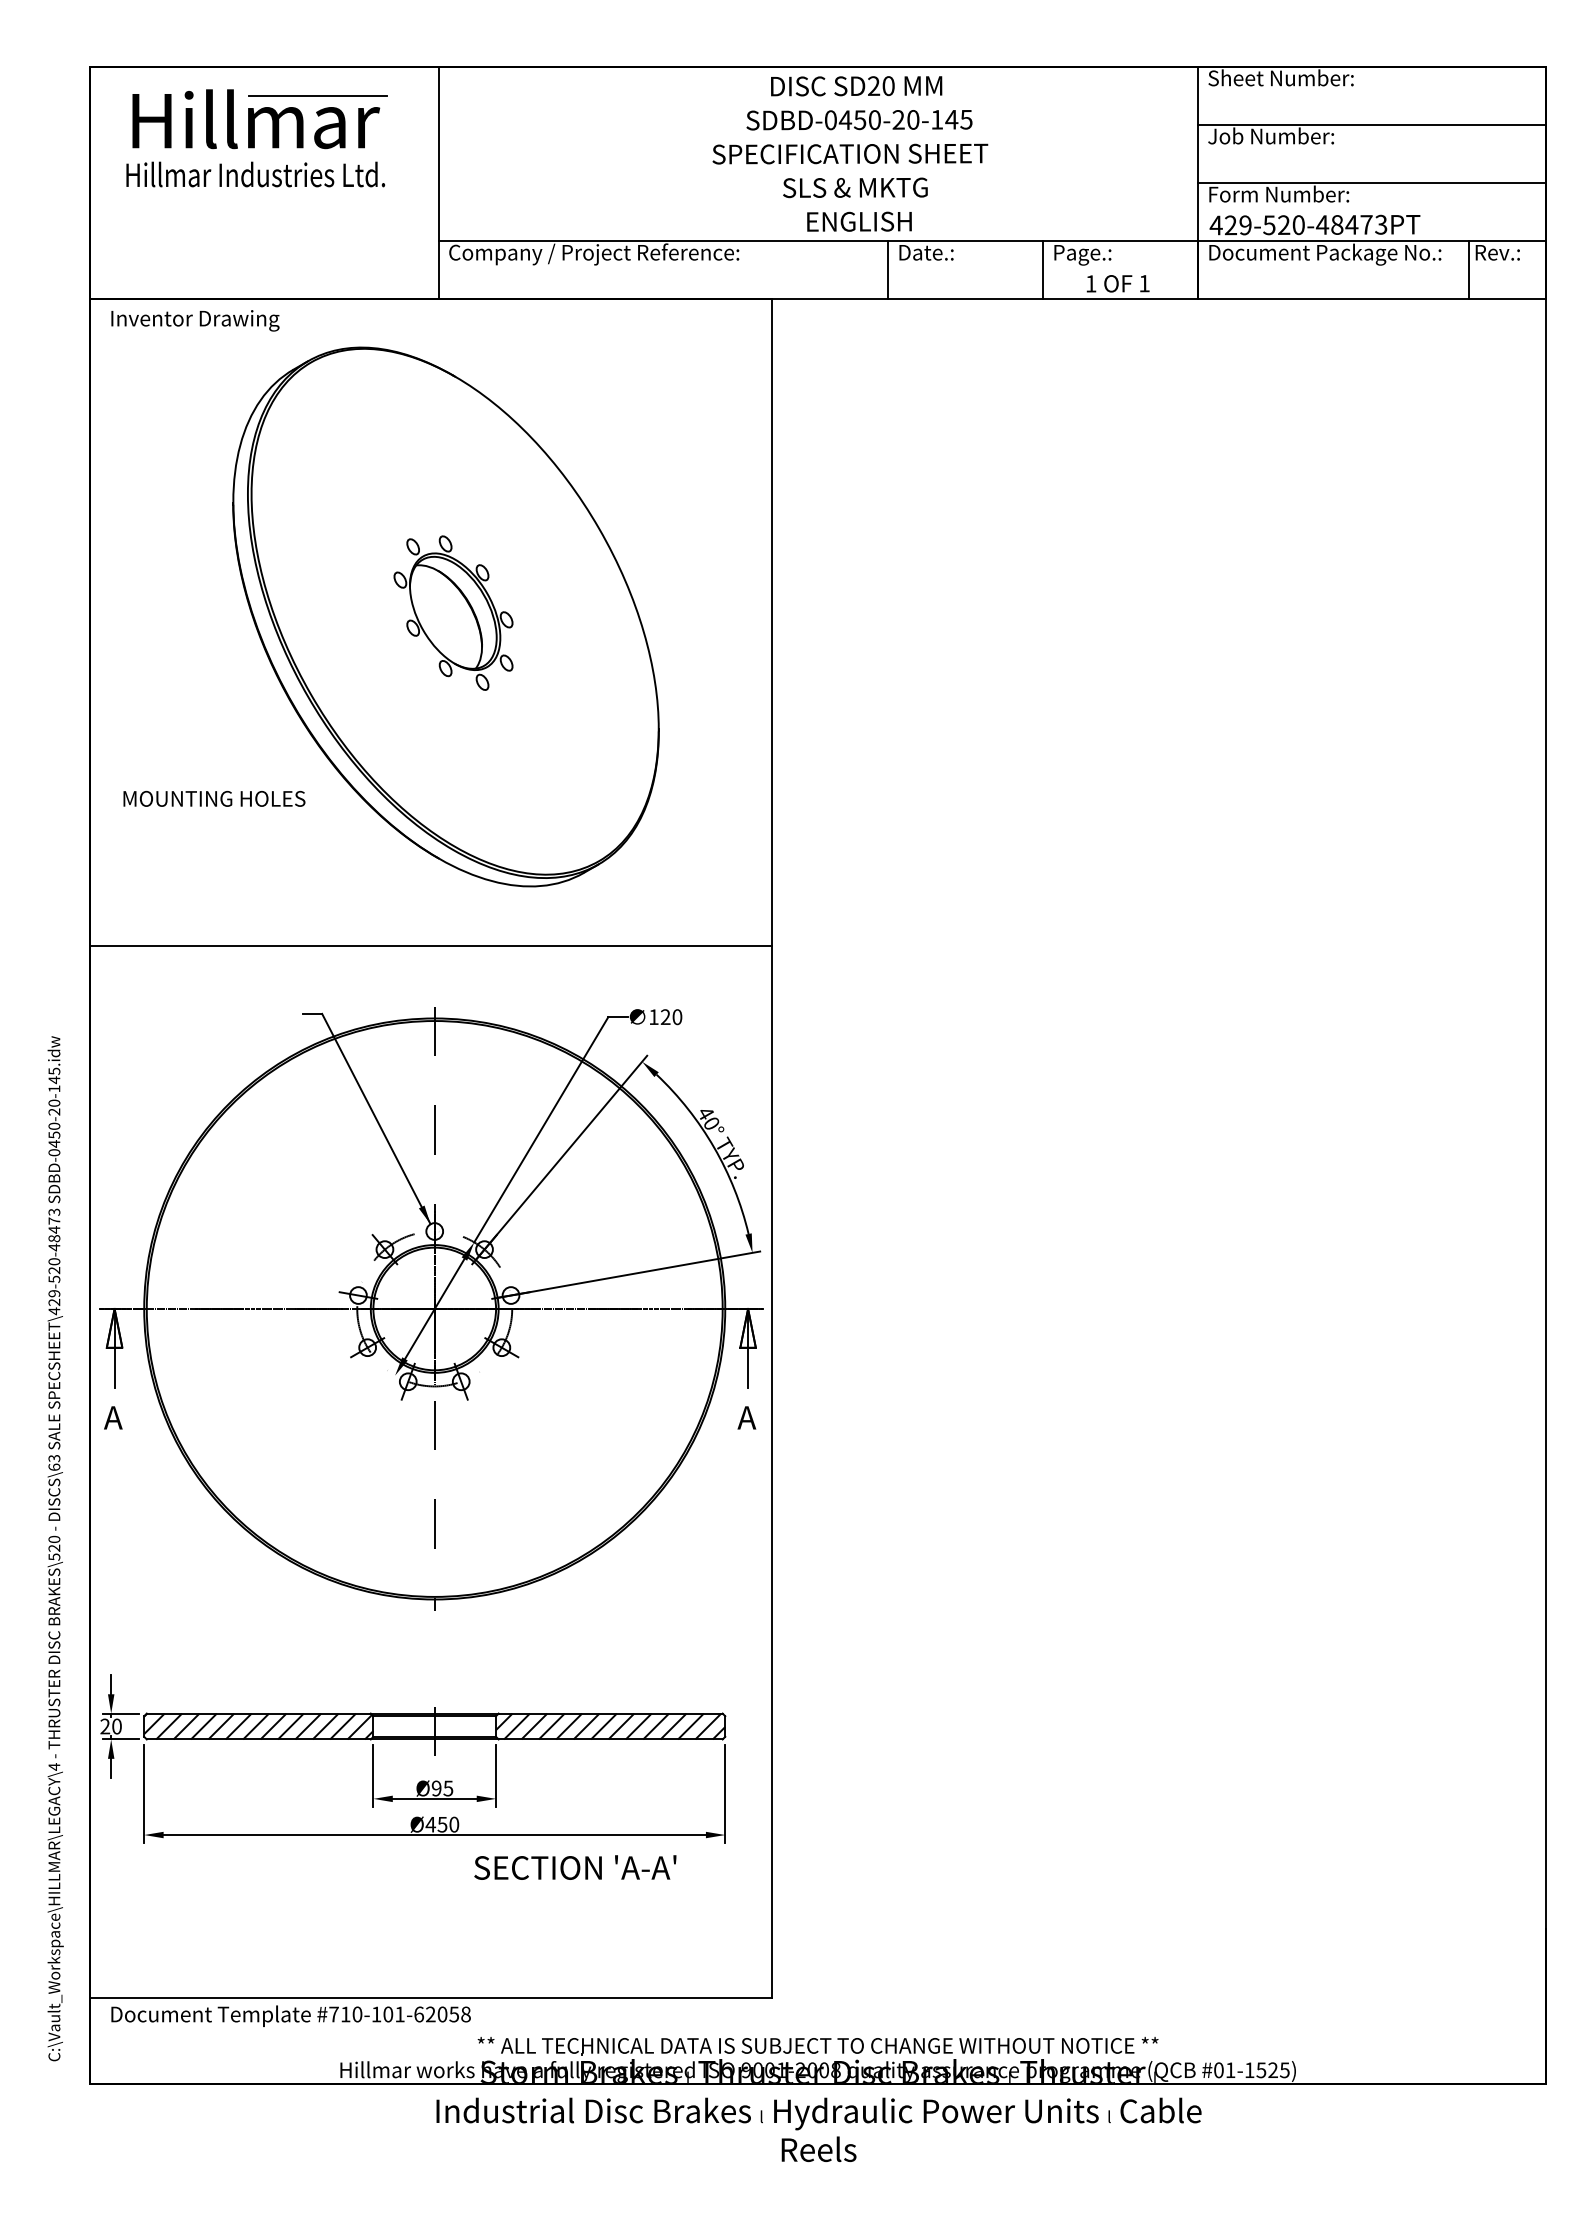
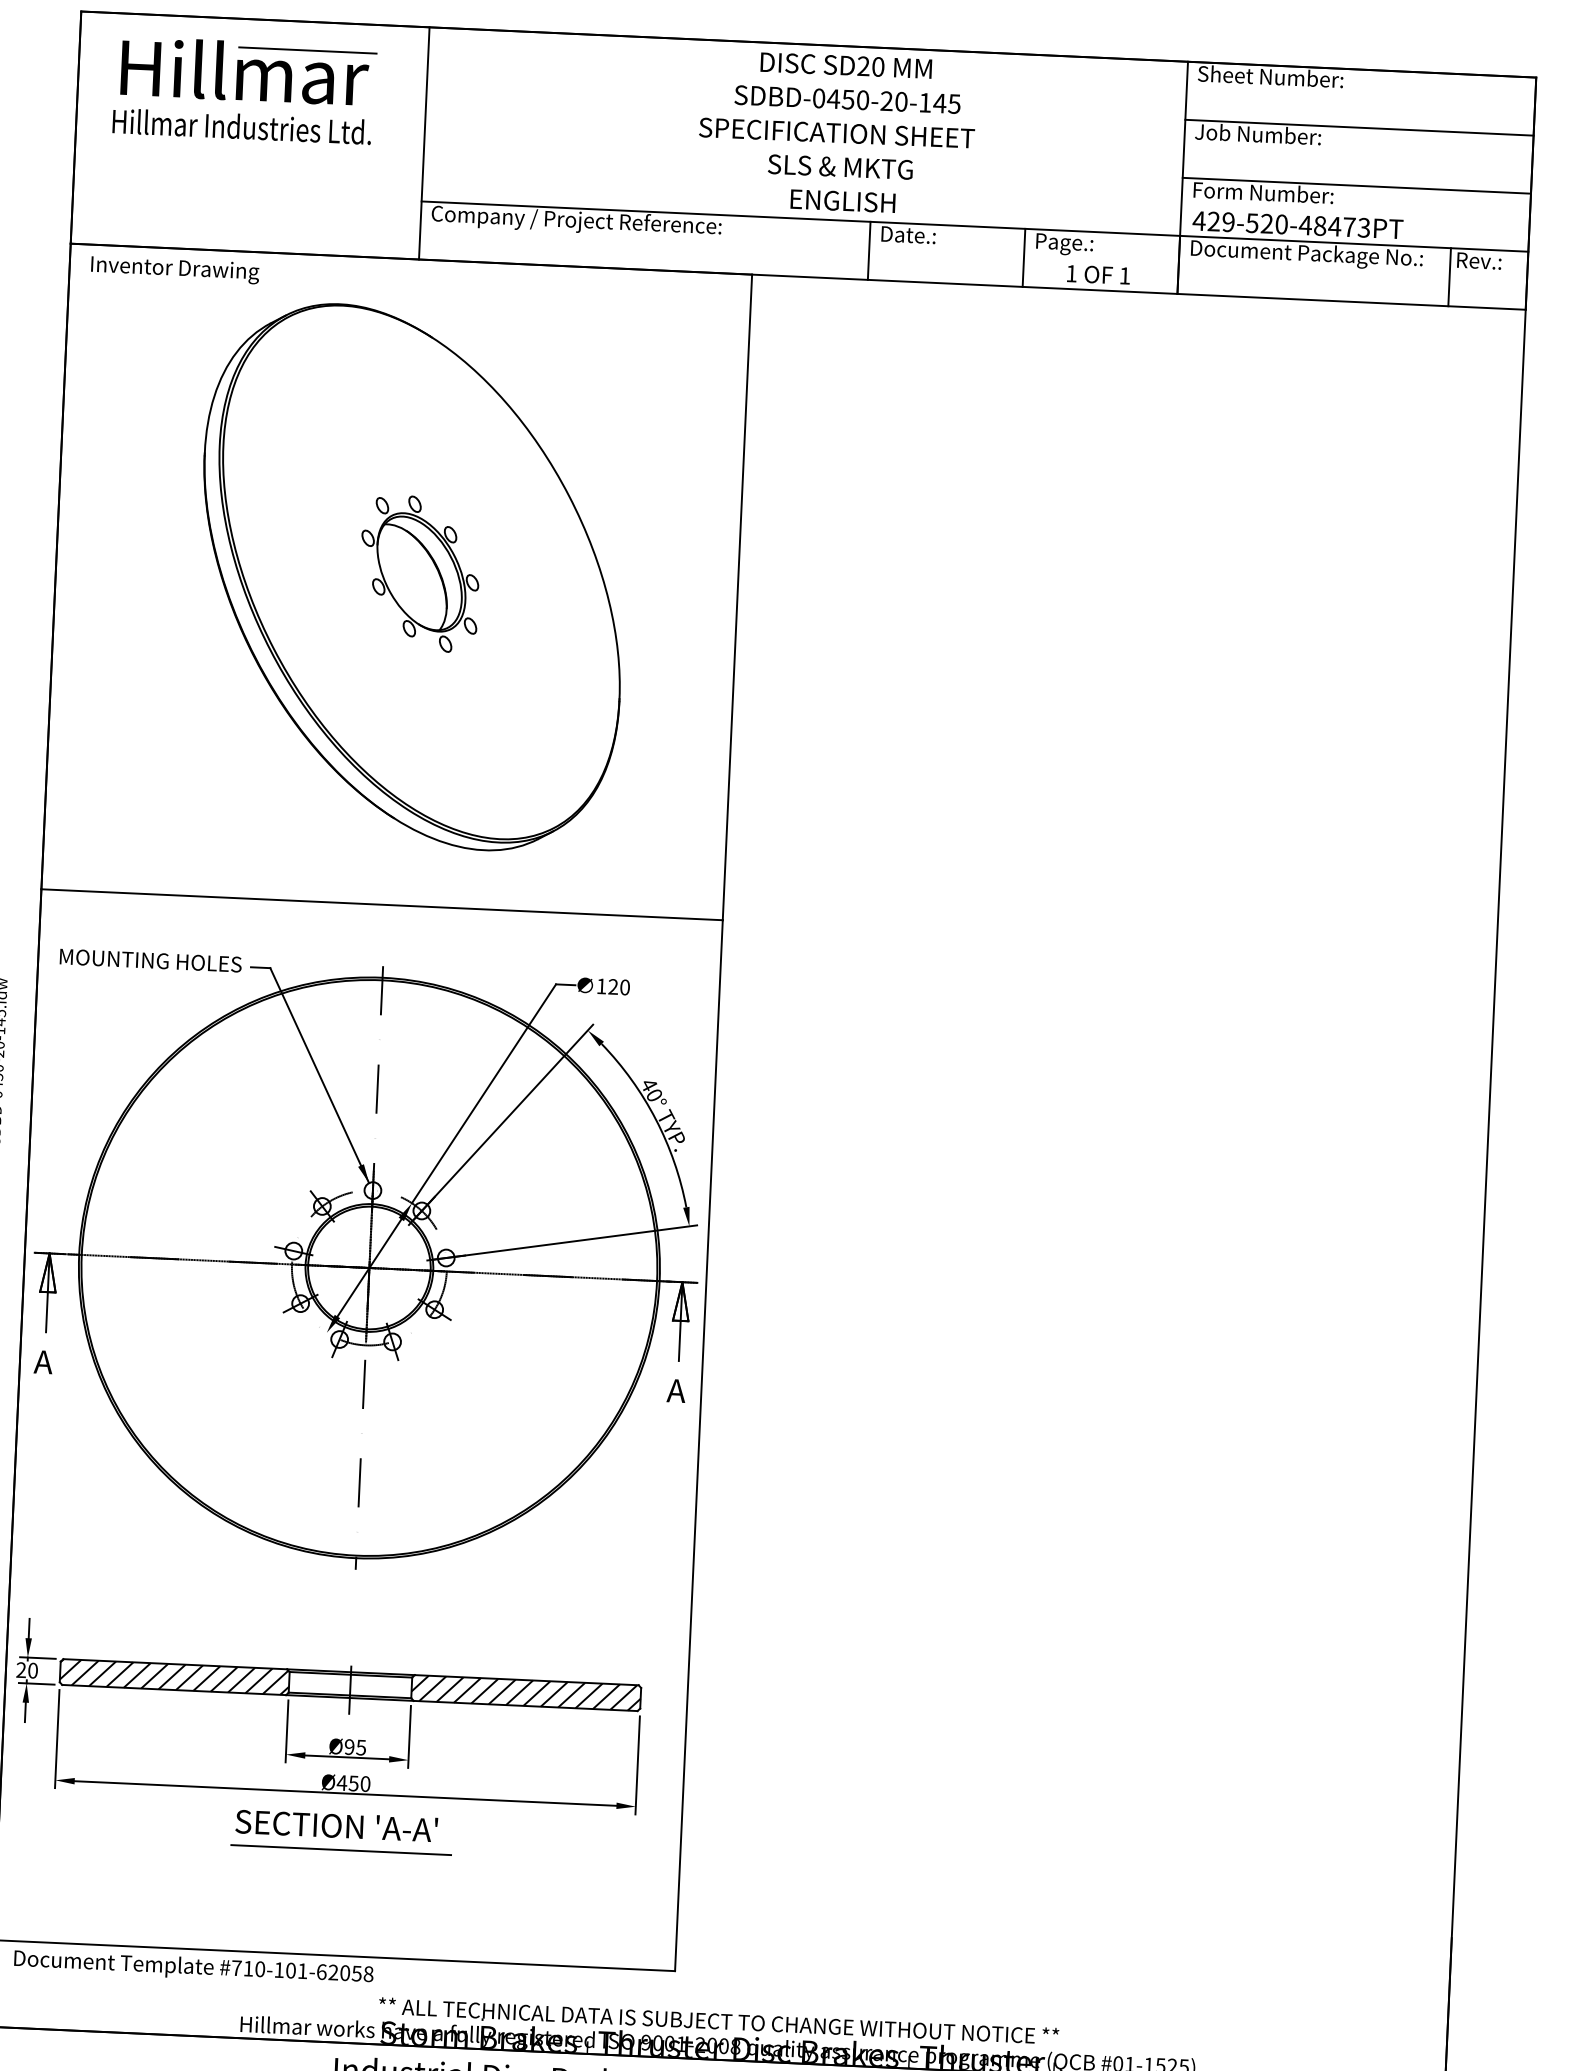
text: (214, 798) -> (150, 960), moved
text: (575, 1867) -> (336, 1825), moved
line: (432, 1891) -> (340, 1849), added

